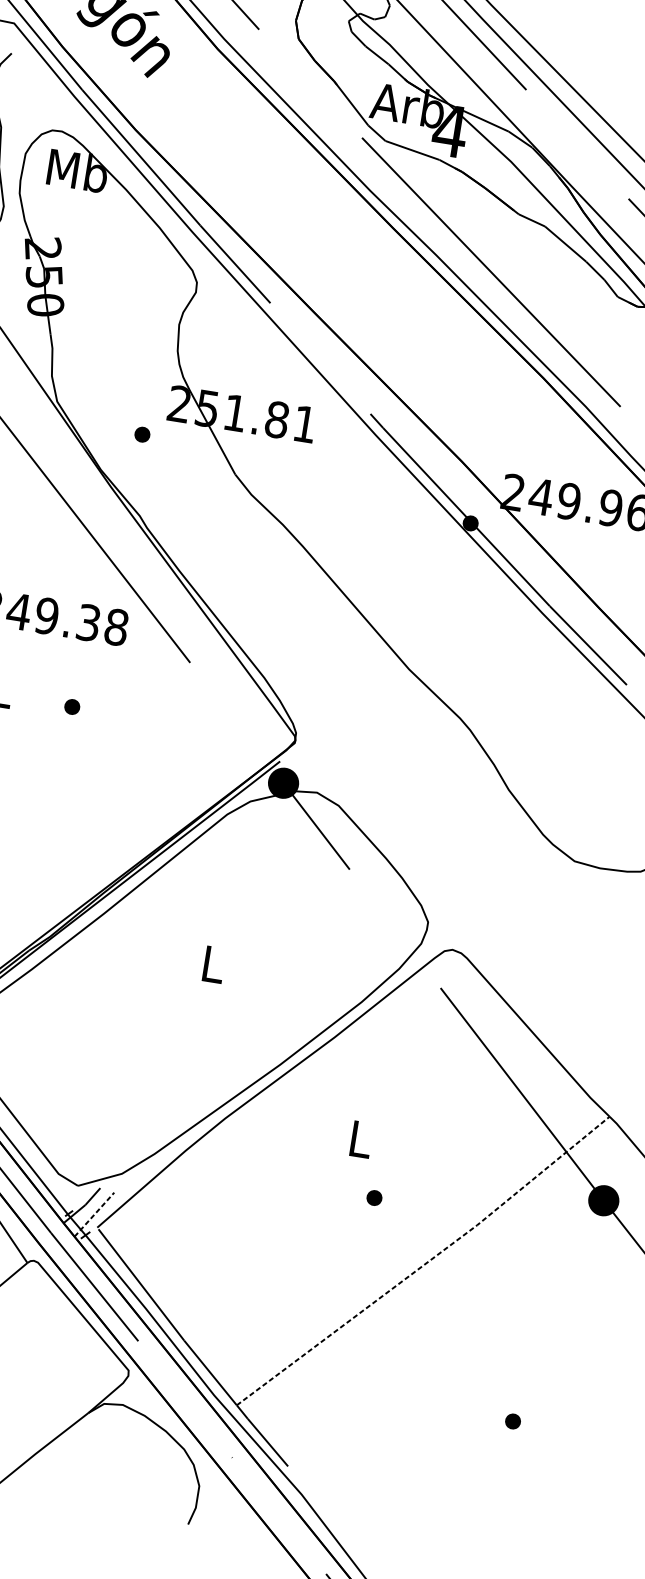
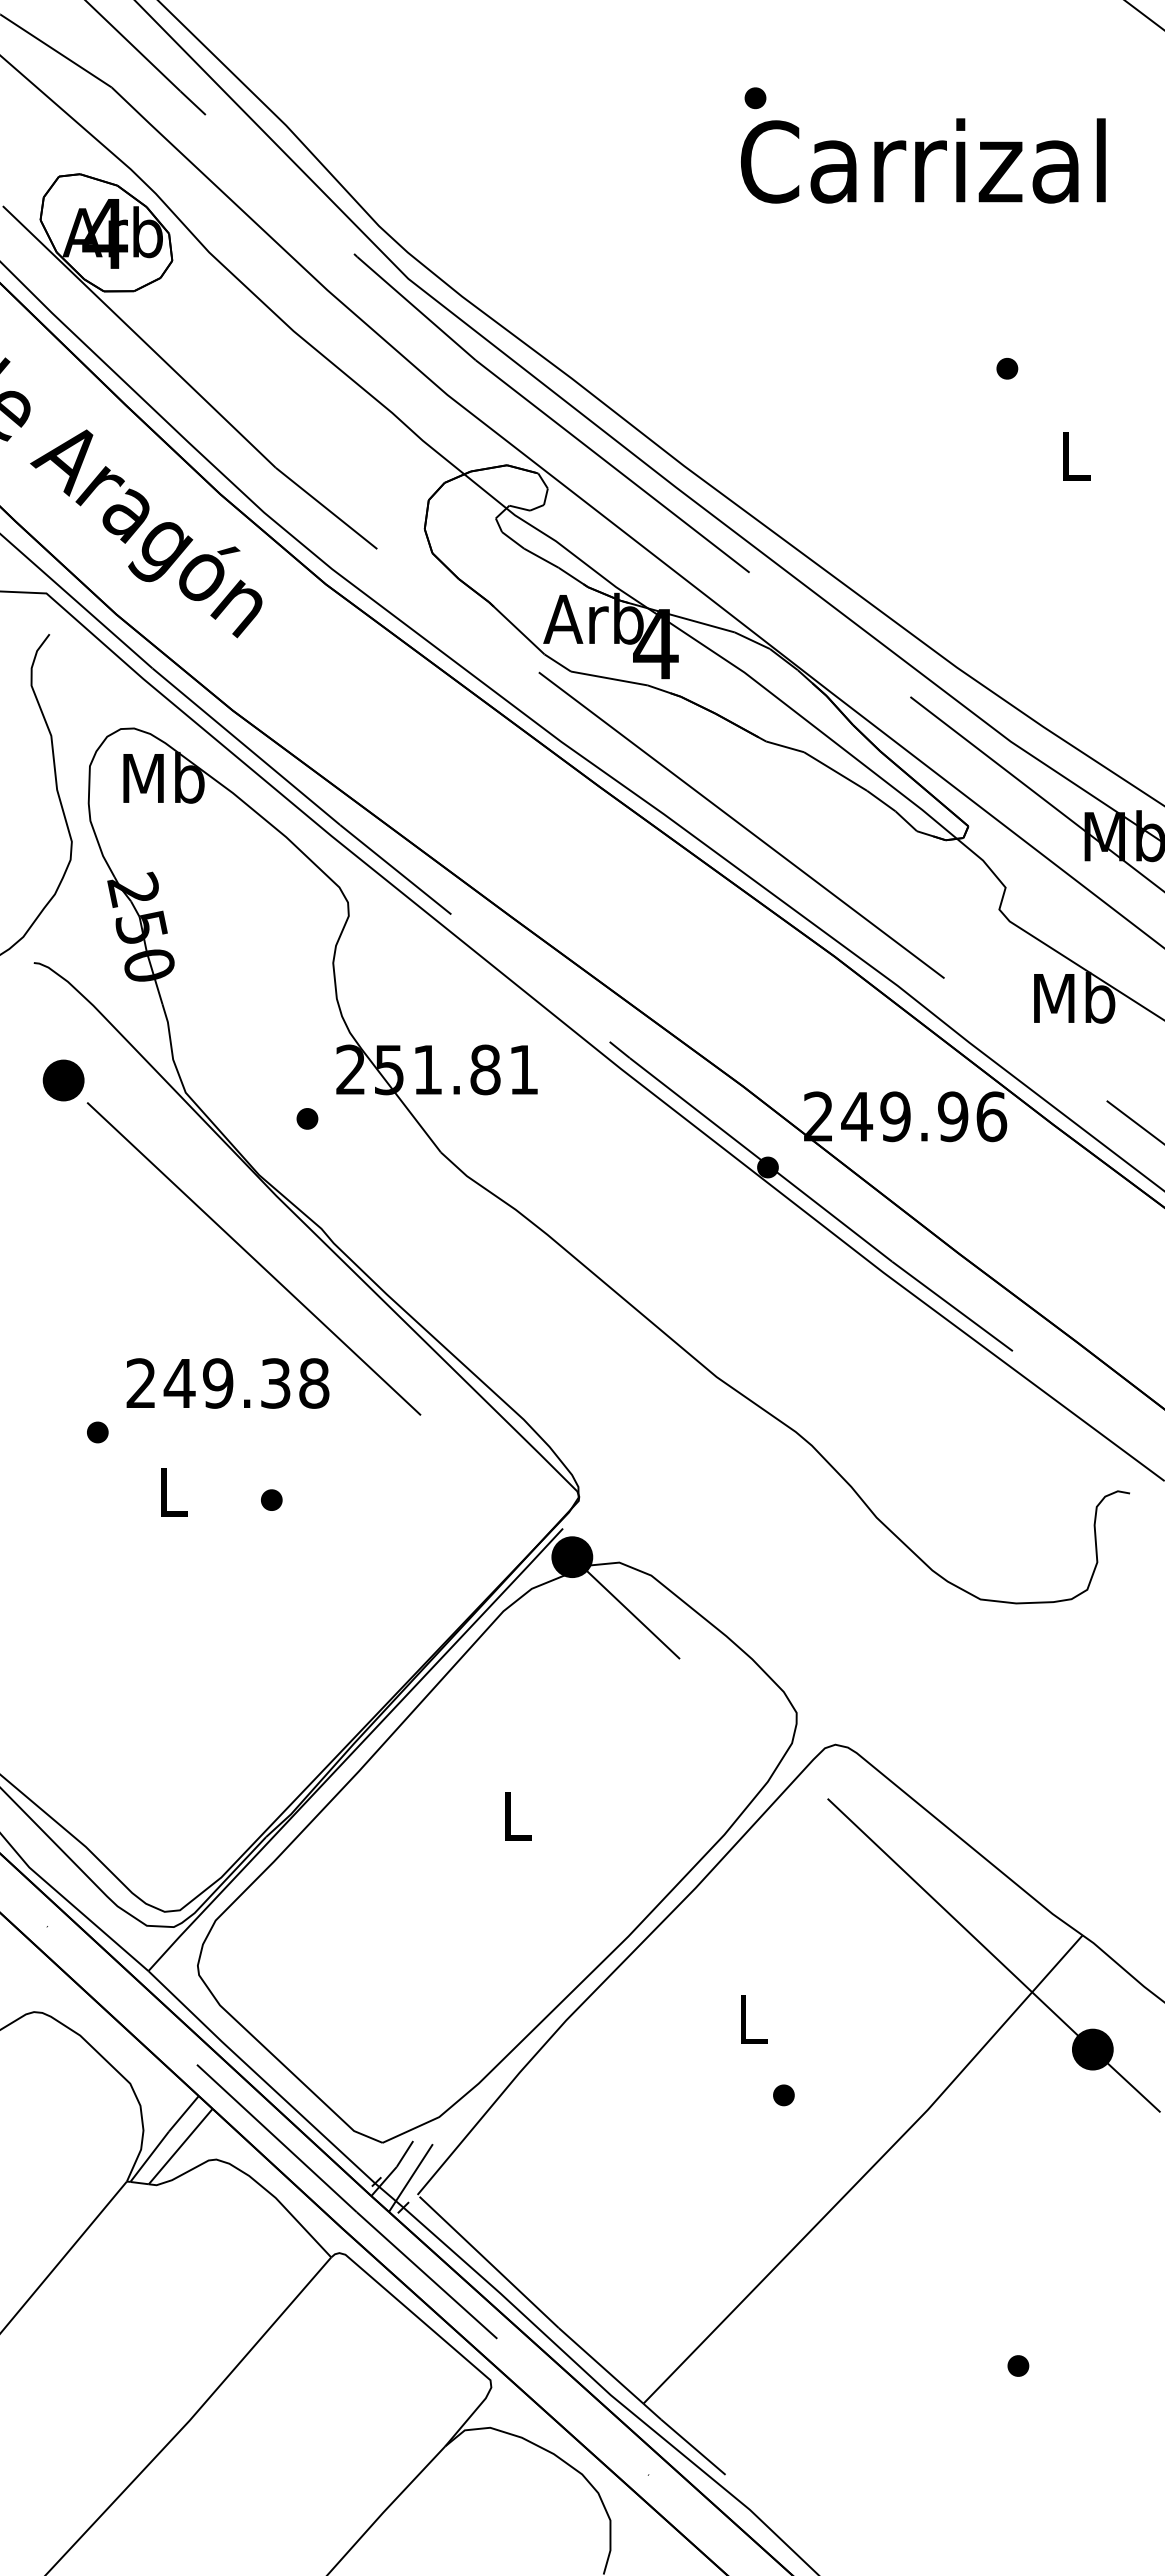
line: (94, 1214) -> (411, 2177), dashed -> solid
line: (426, 1263) -> (867, 2172), dashed -> solid

